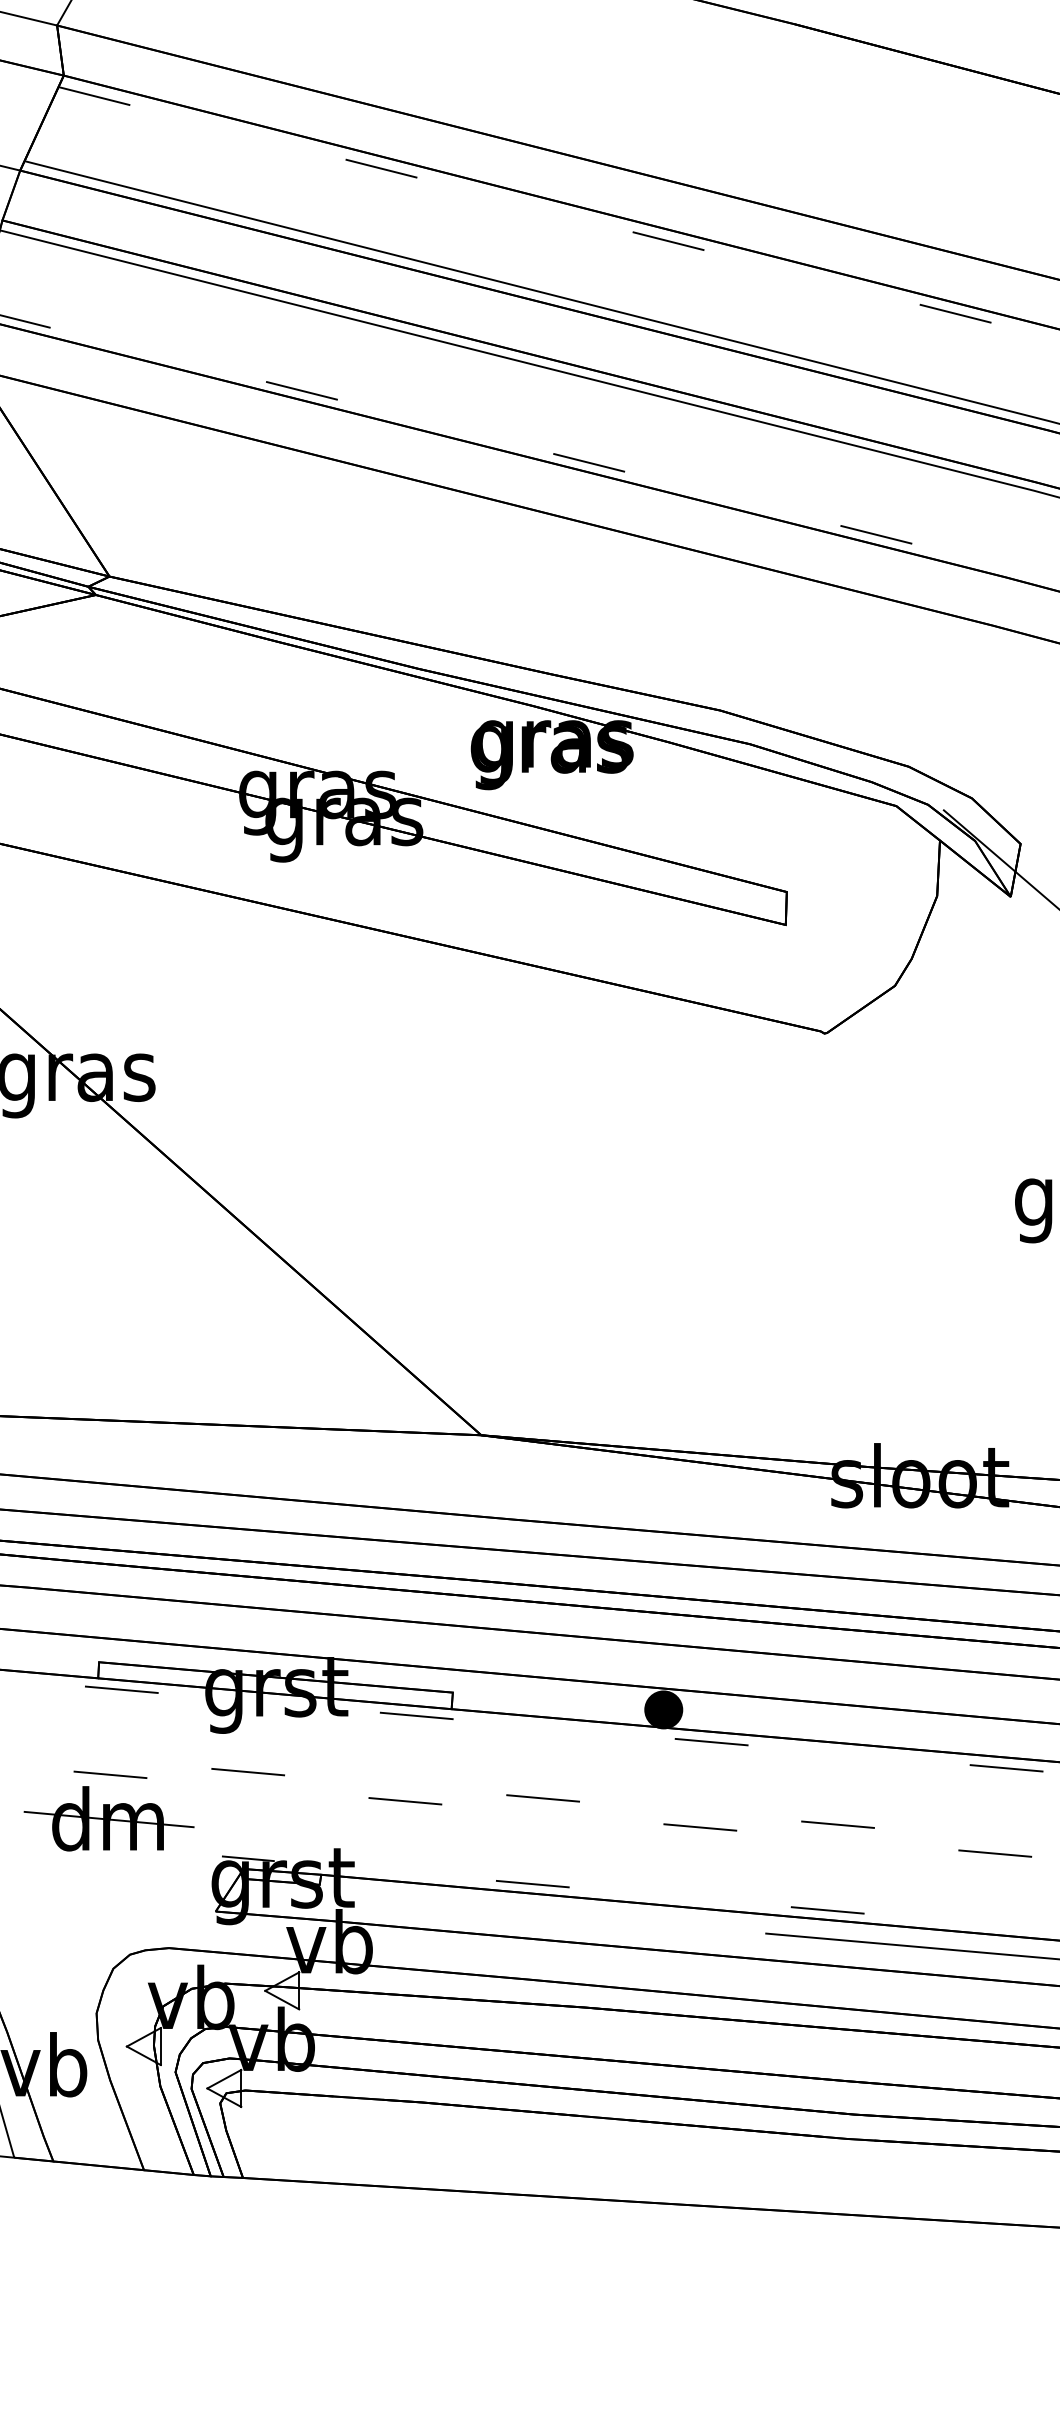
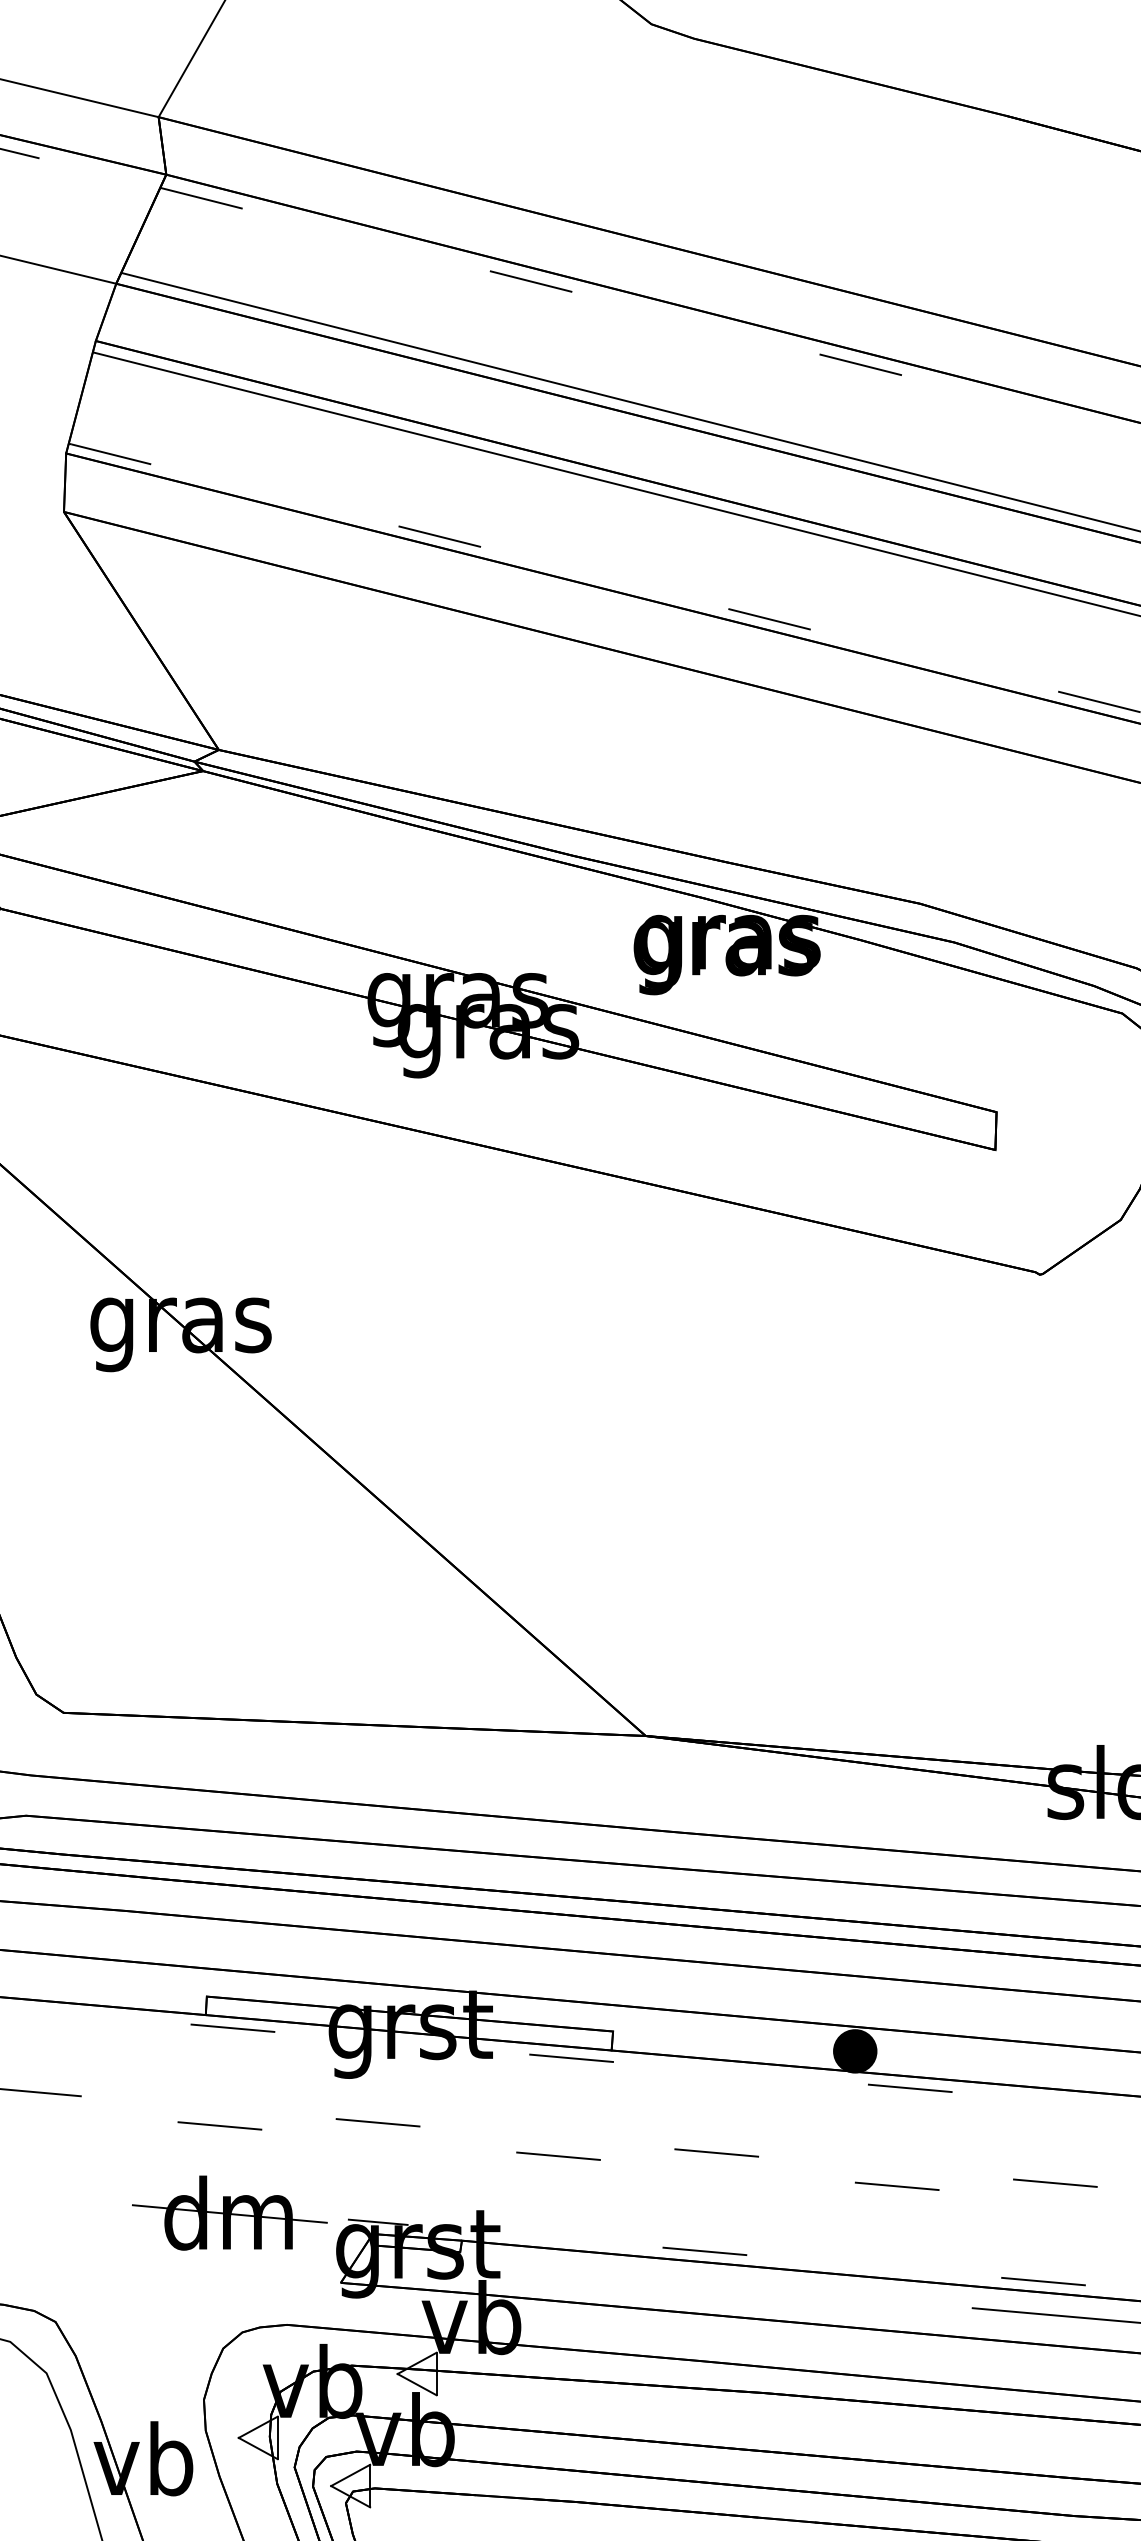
part: (108, 1818) -> (229, 2212), moved

